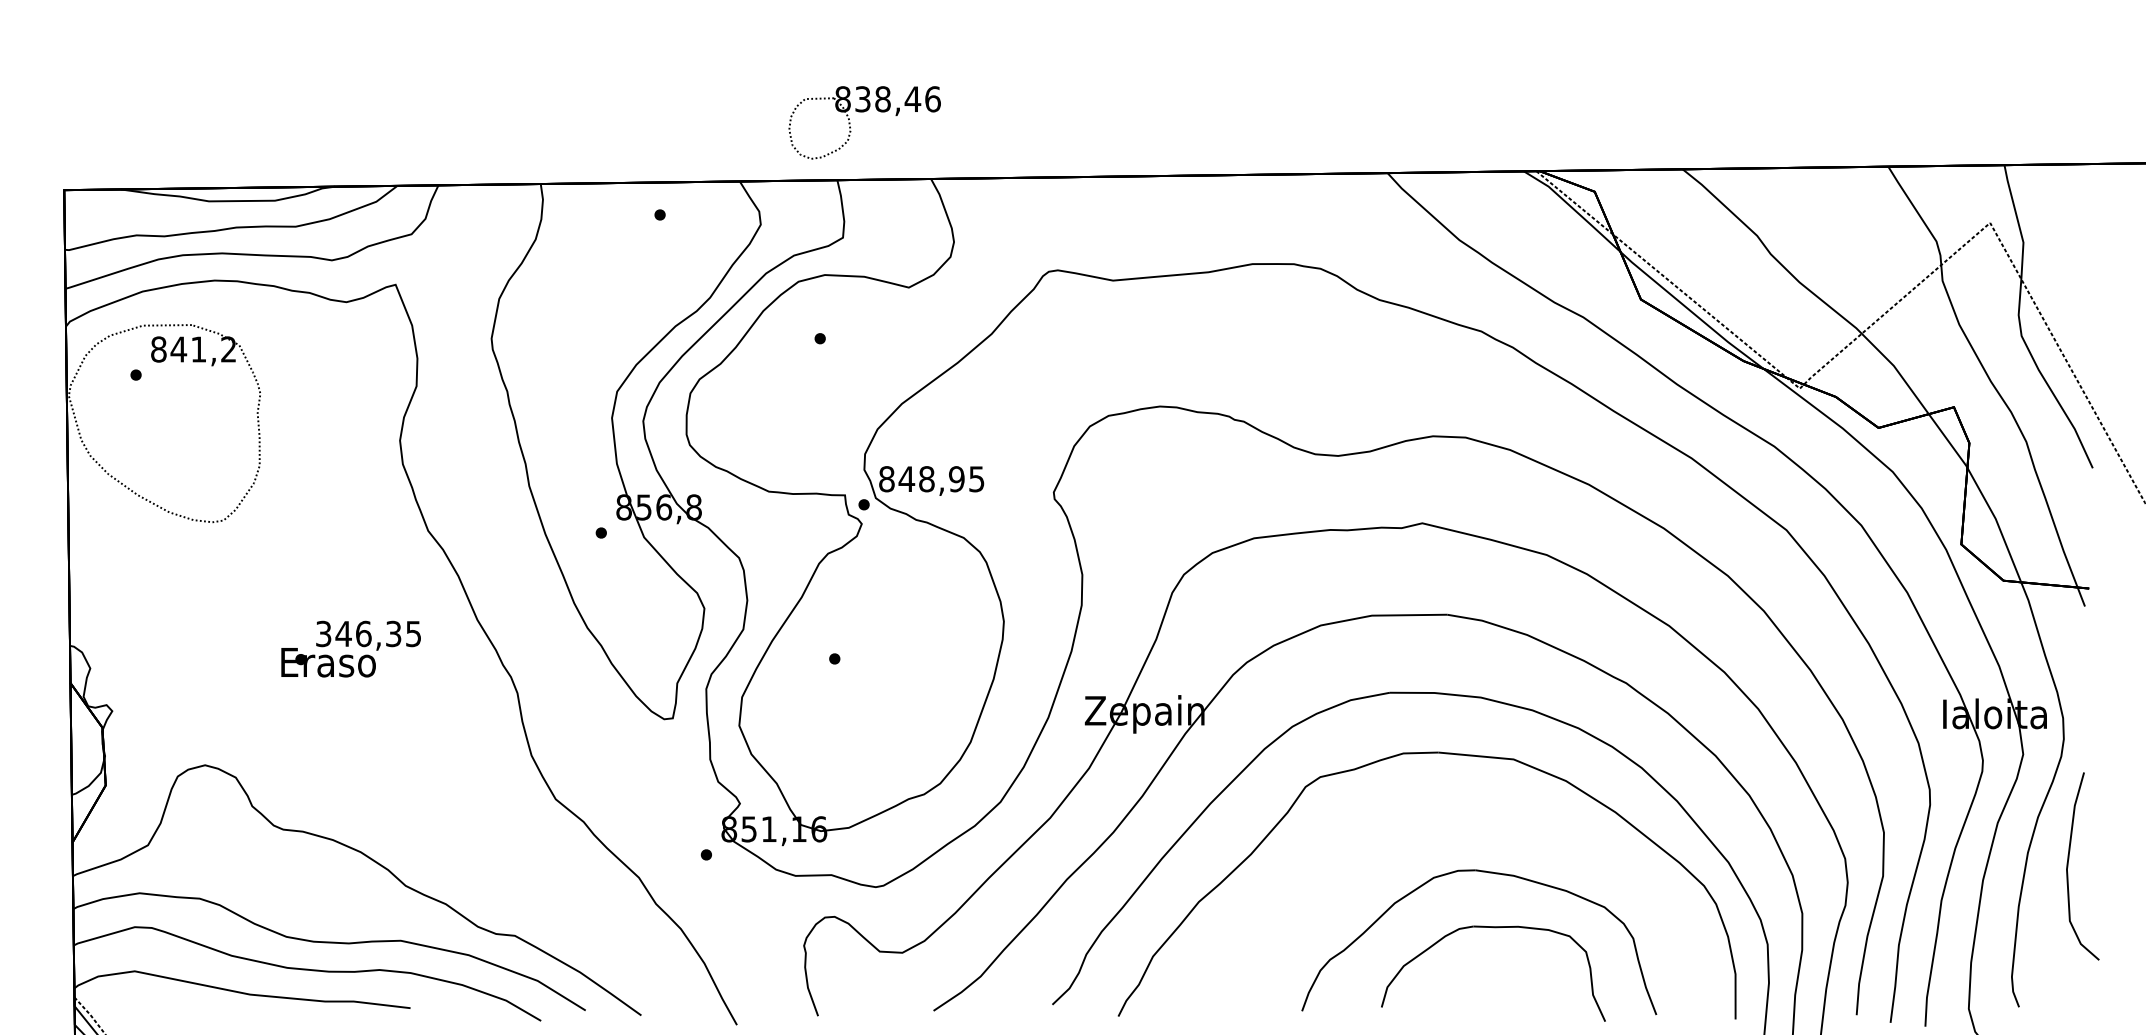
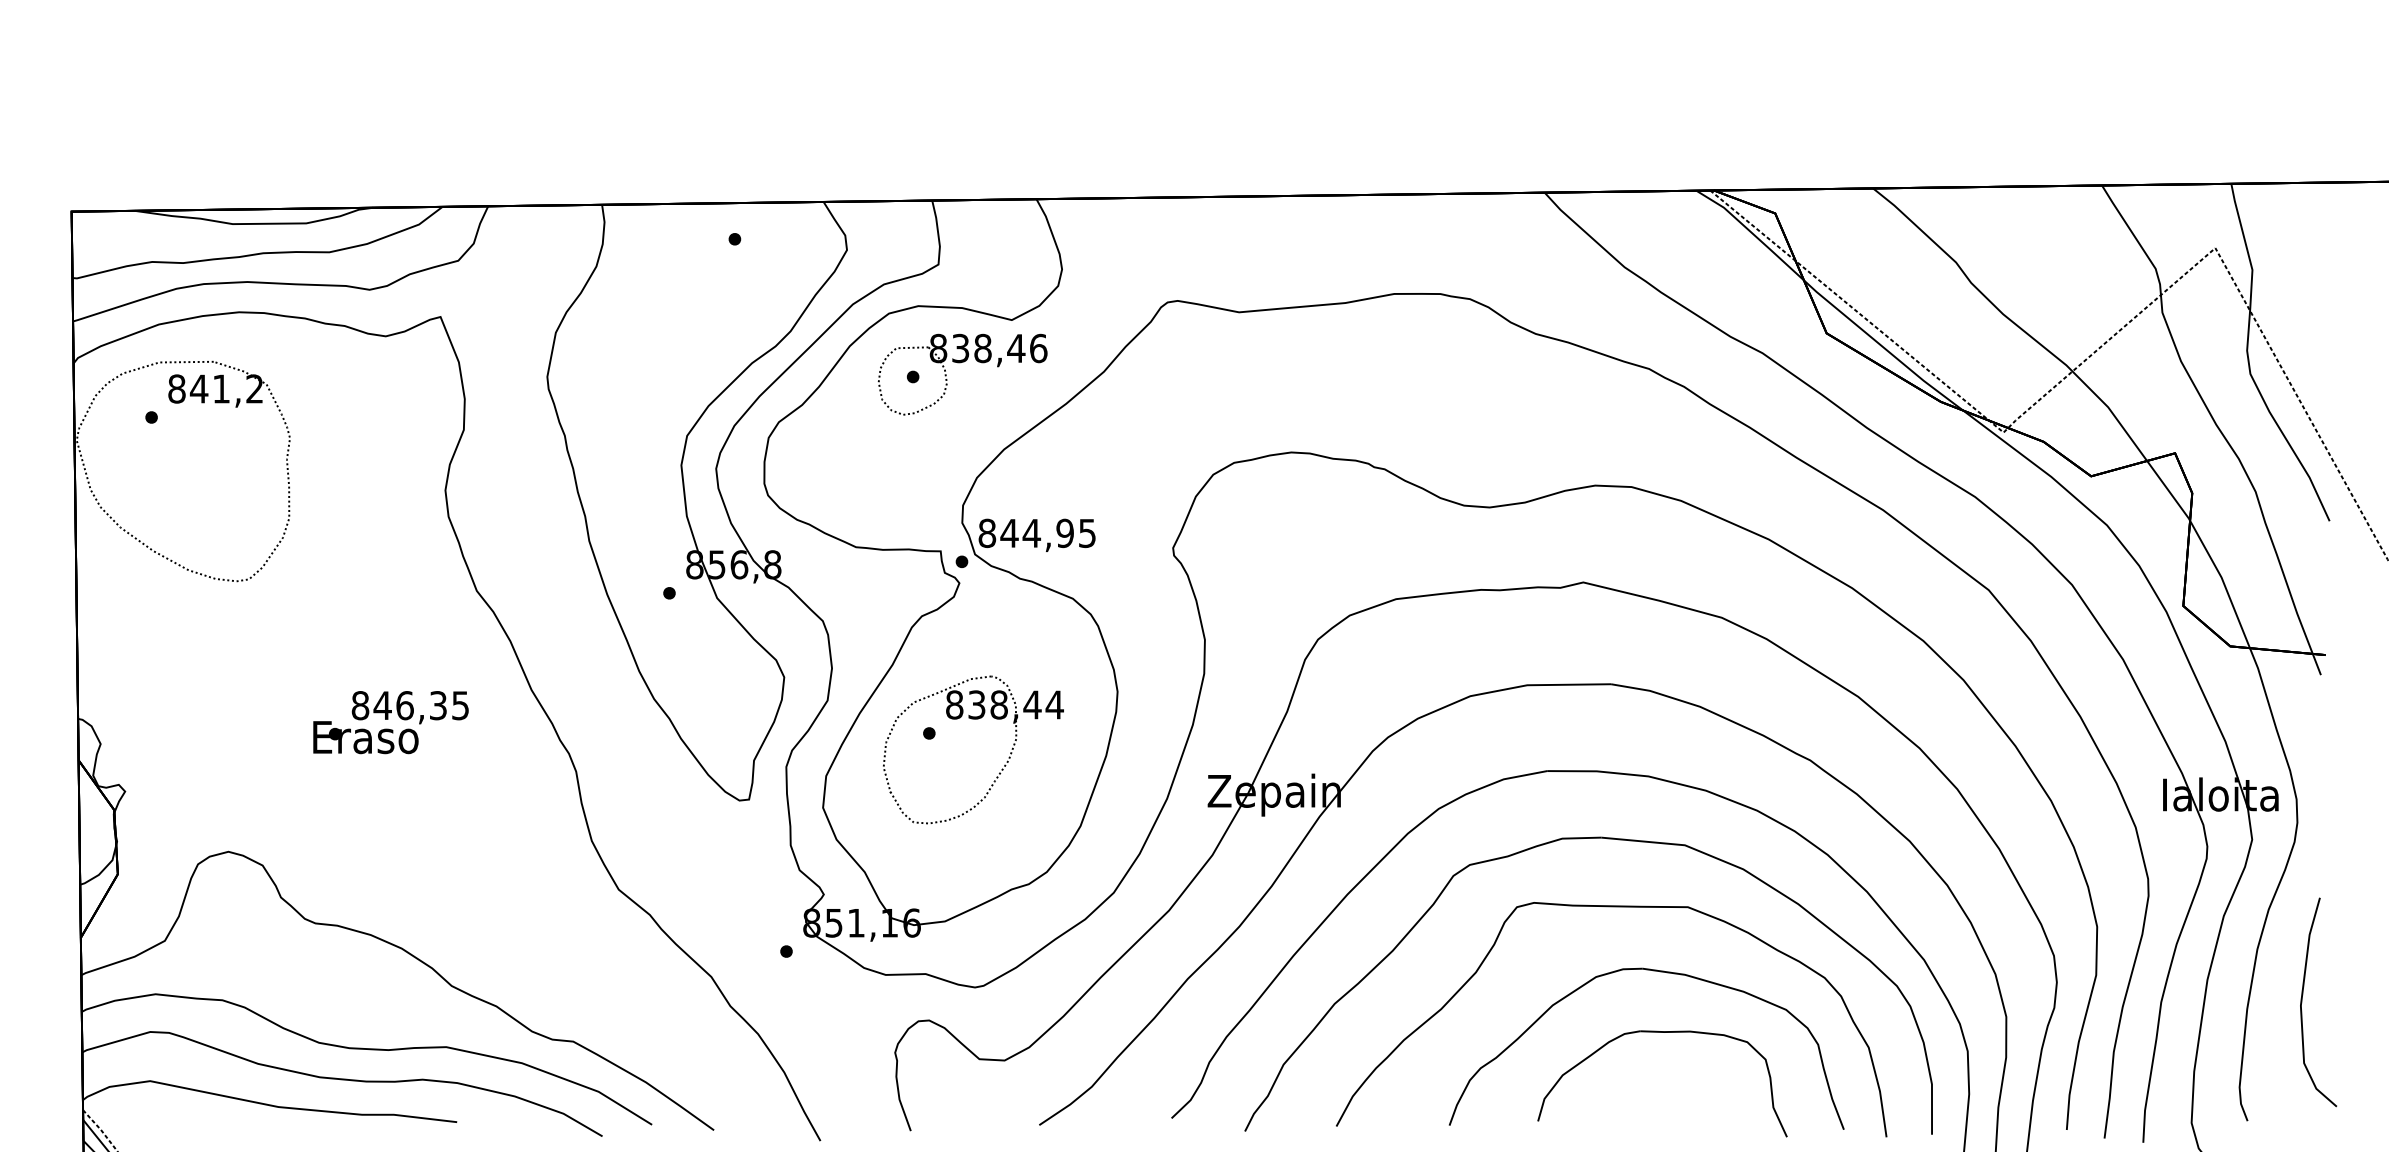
part: (862, 112) -> (960, 363), moved
text: (926, 479) -> (1031, 533), 848,95 -> 844,95
text: (323, 633) -> (360, 705), 346,35 -> 846,35
part: (874, 646) -> (973, 719), added
curve: (1447, 815) -> (1611, 907), added
curve: (2068, 866) -> (2302, 1002), moved

